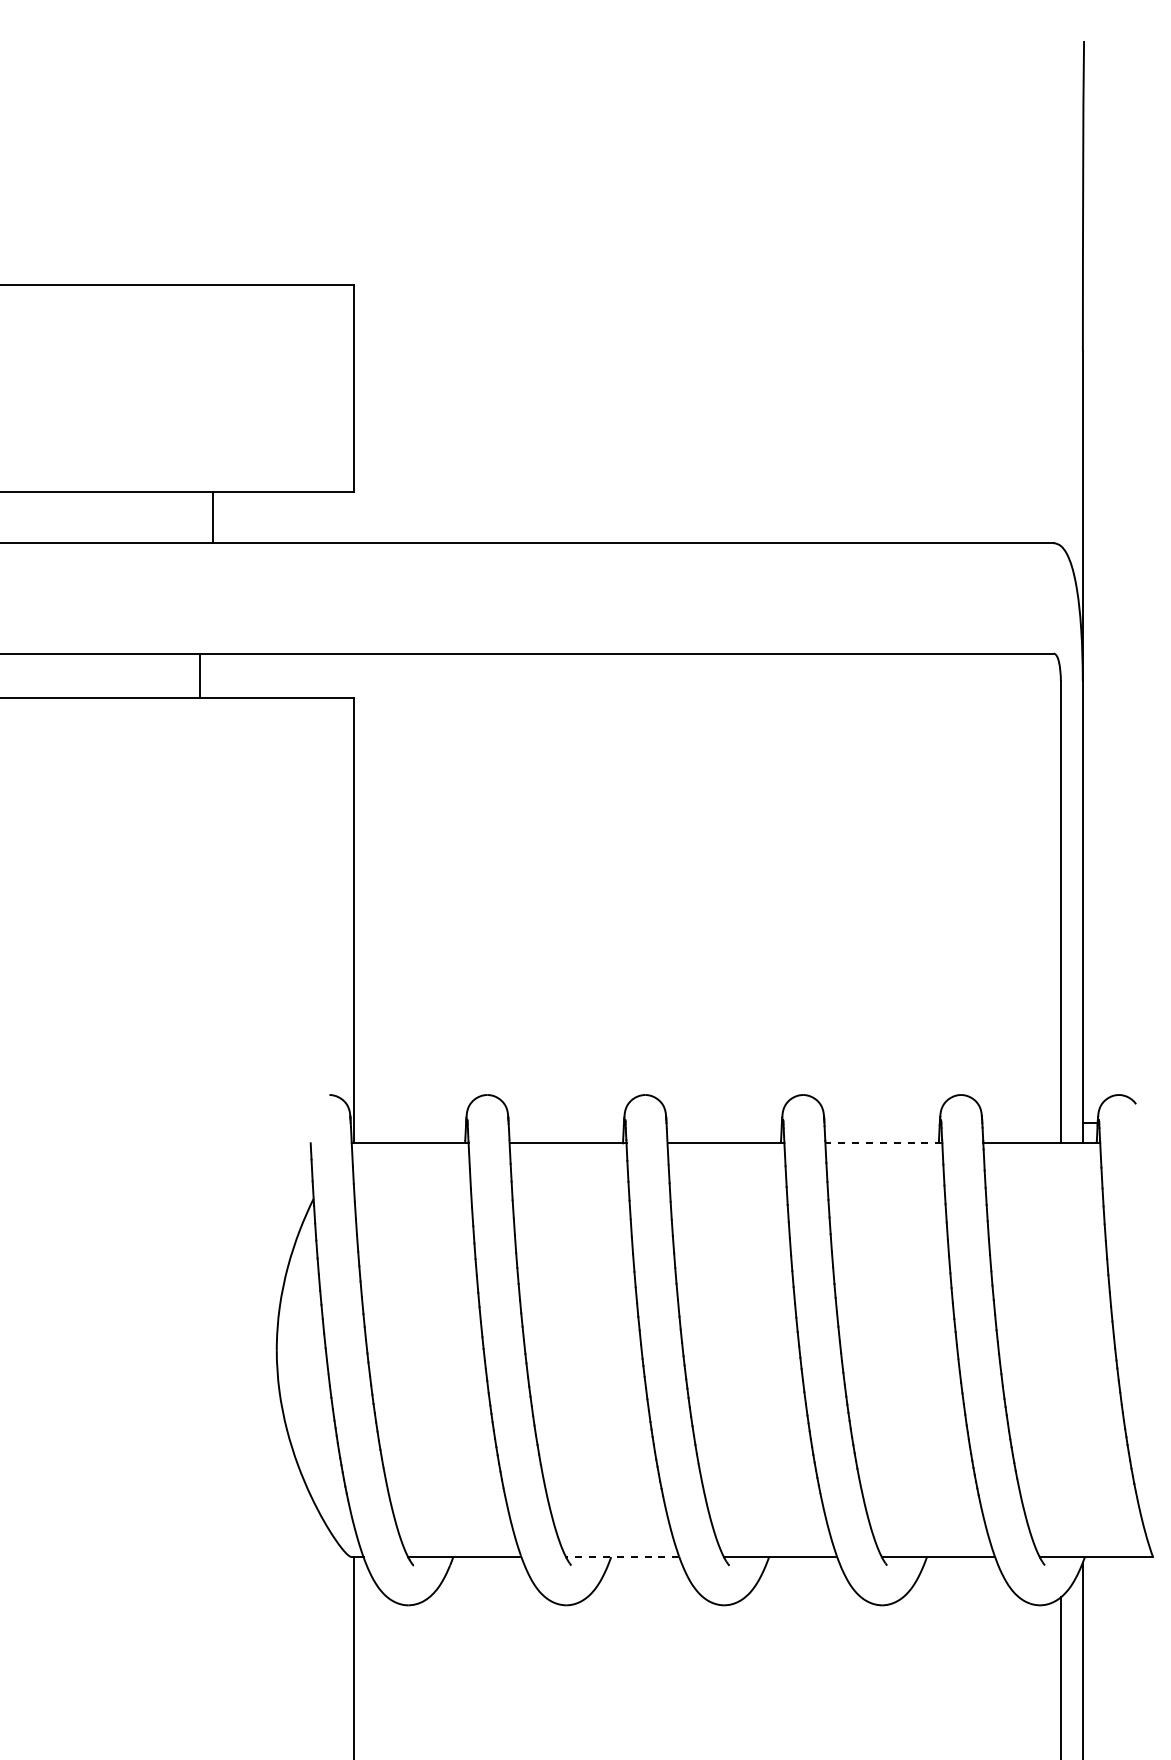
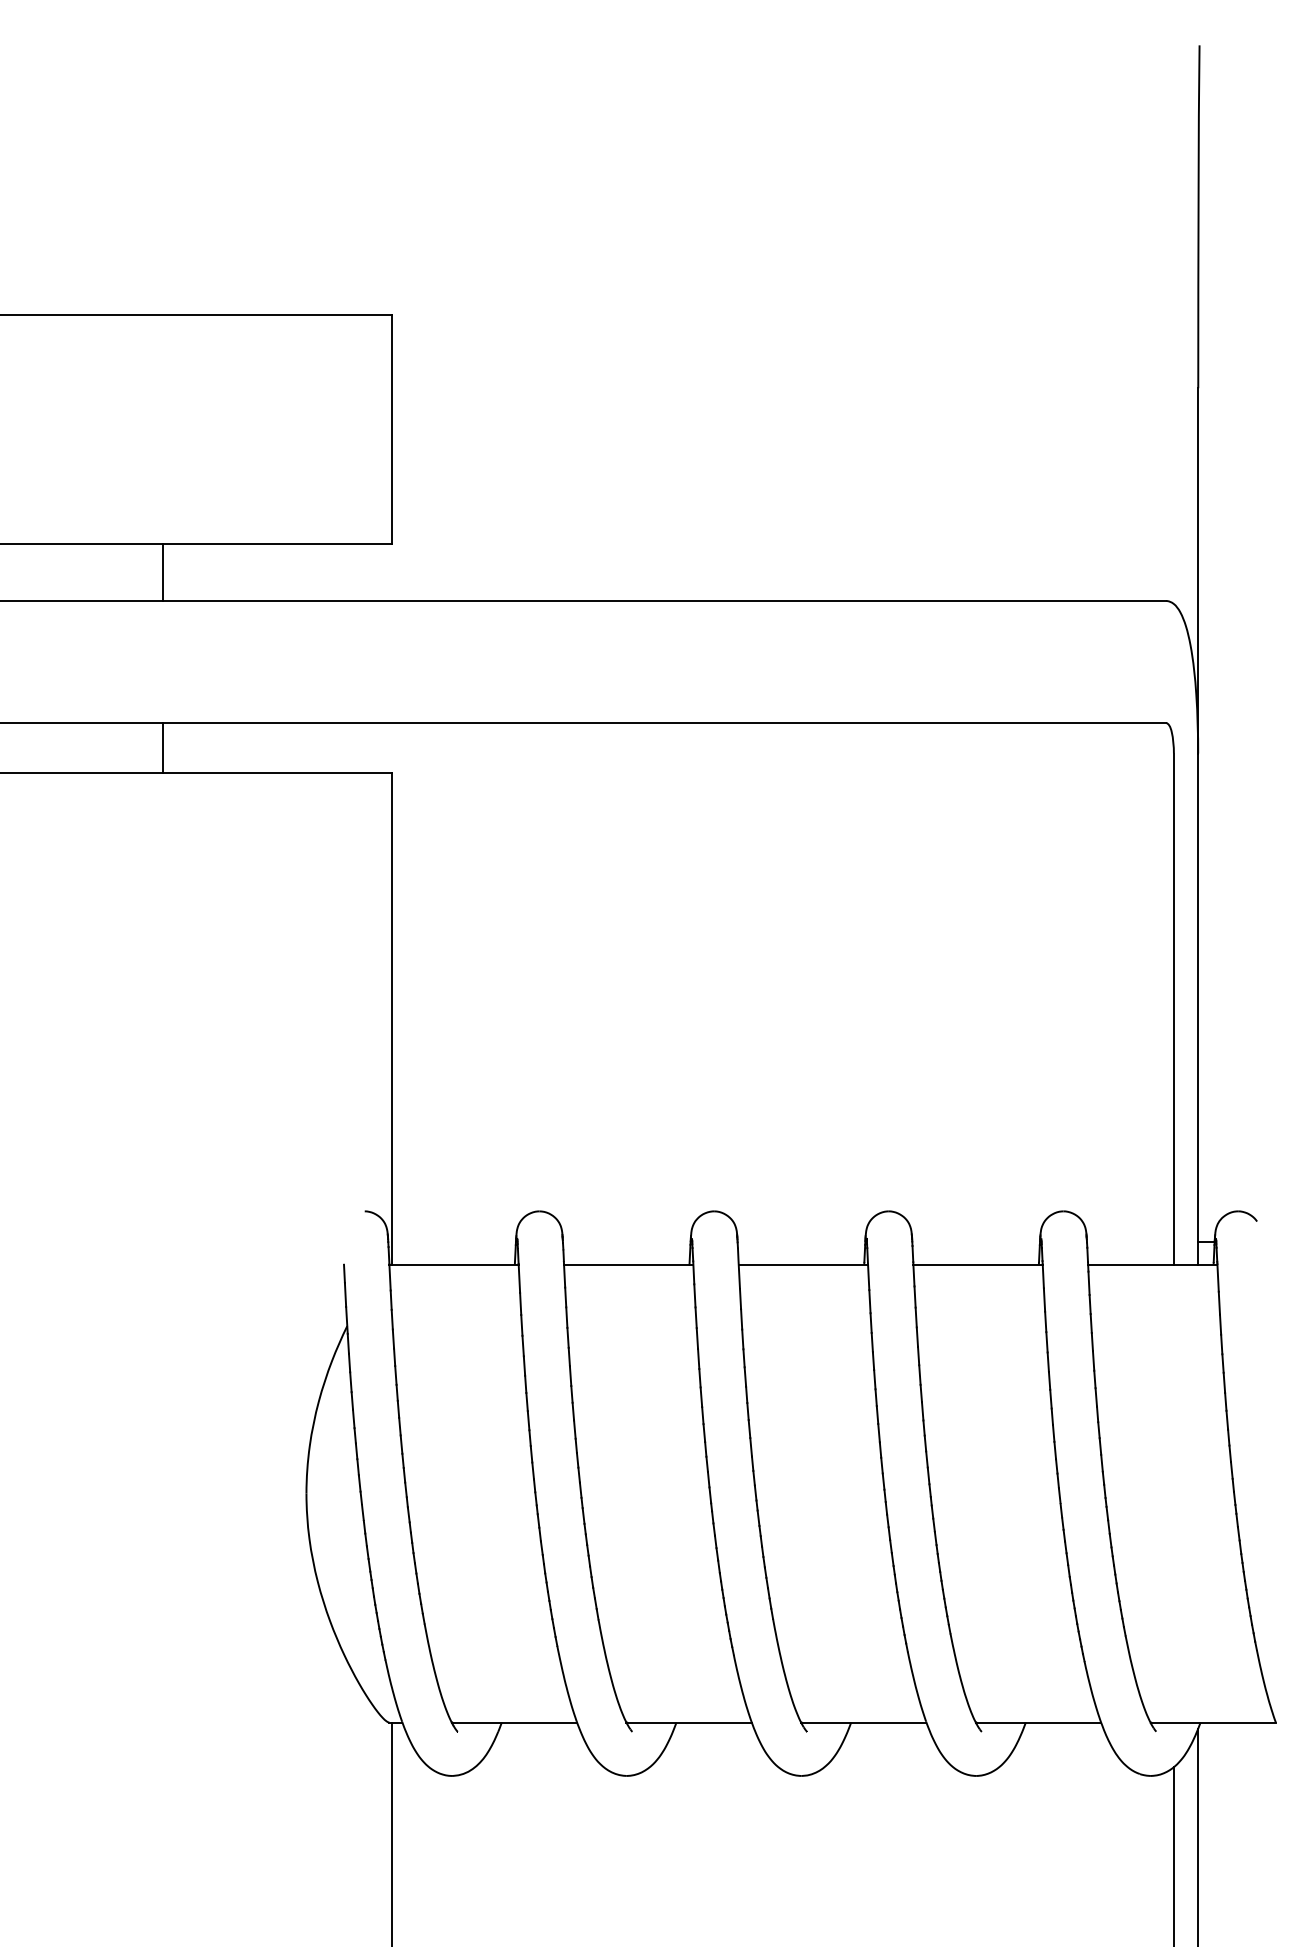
line: (212, 517) -> (162, 572), moved
line: (199, 675) -> (162, 747), moved
line: (883, 1143) -> (977, 1265), dashed -> solid
line: (622, 1557) -> (688, 1723), dashed -> solid

